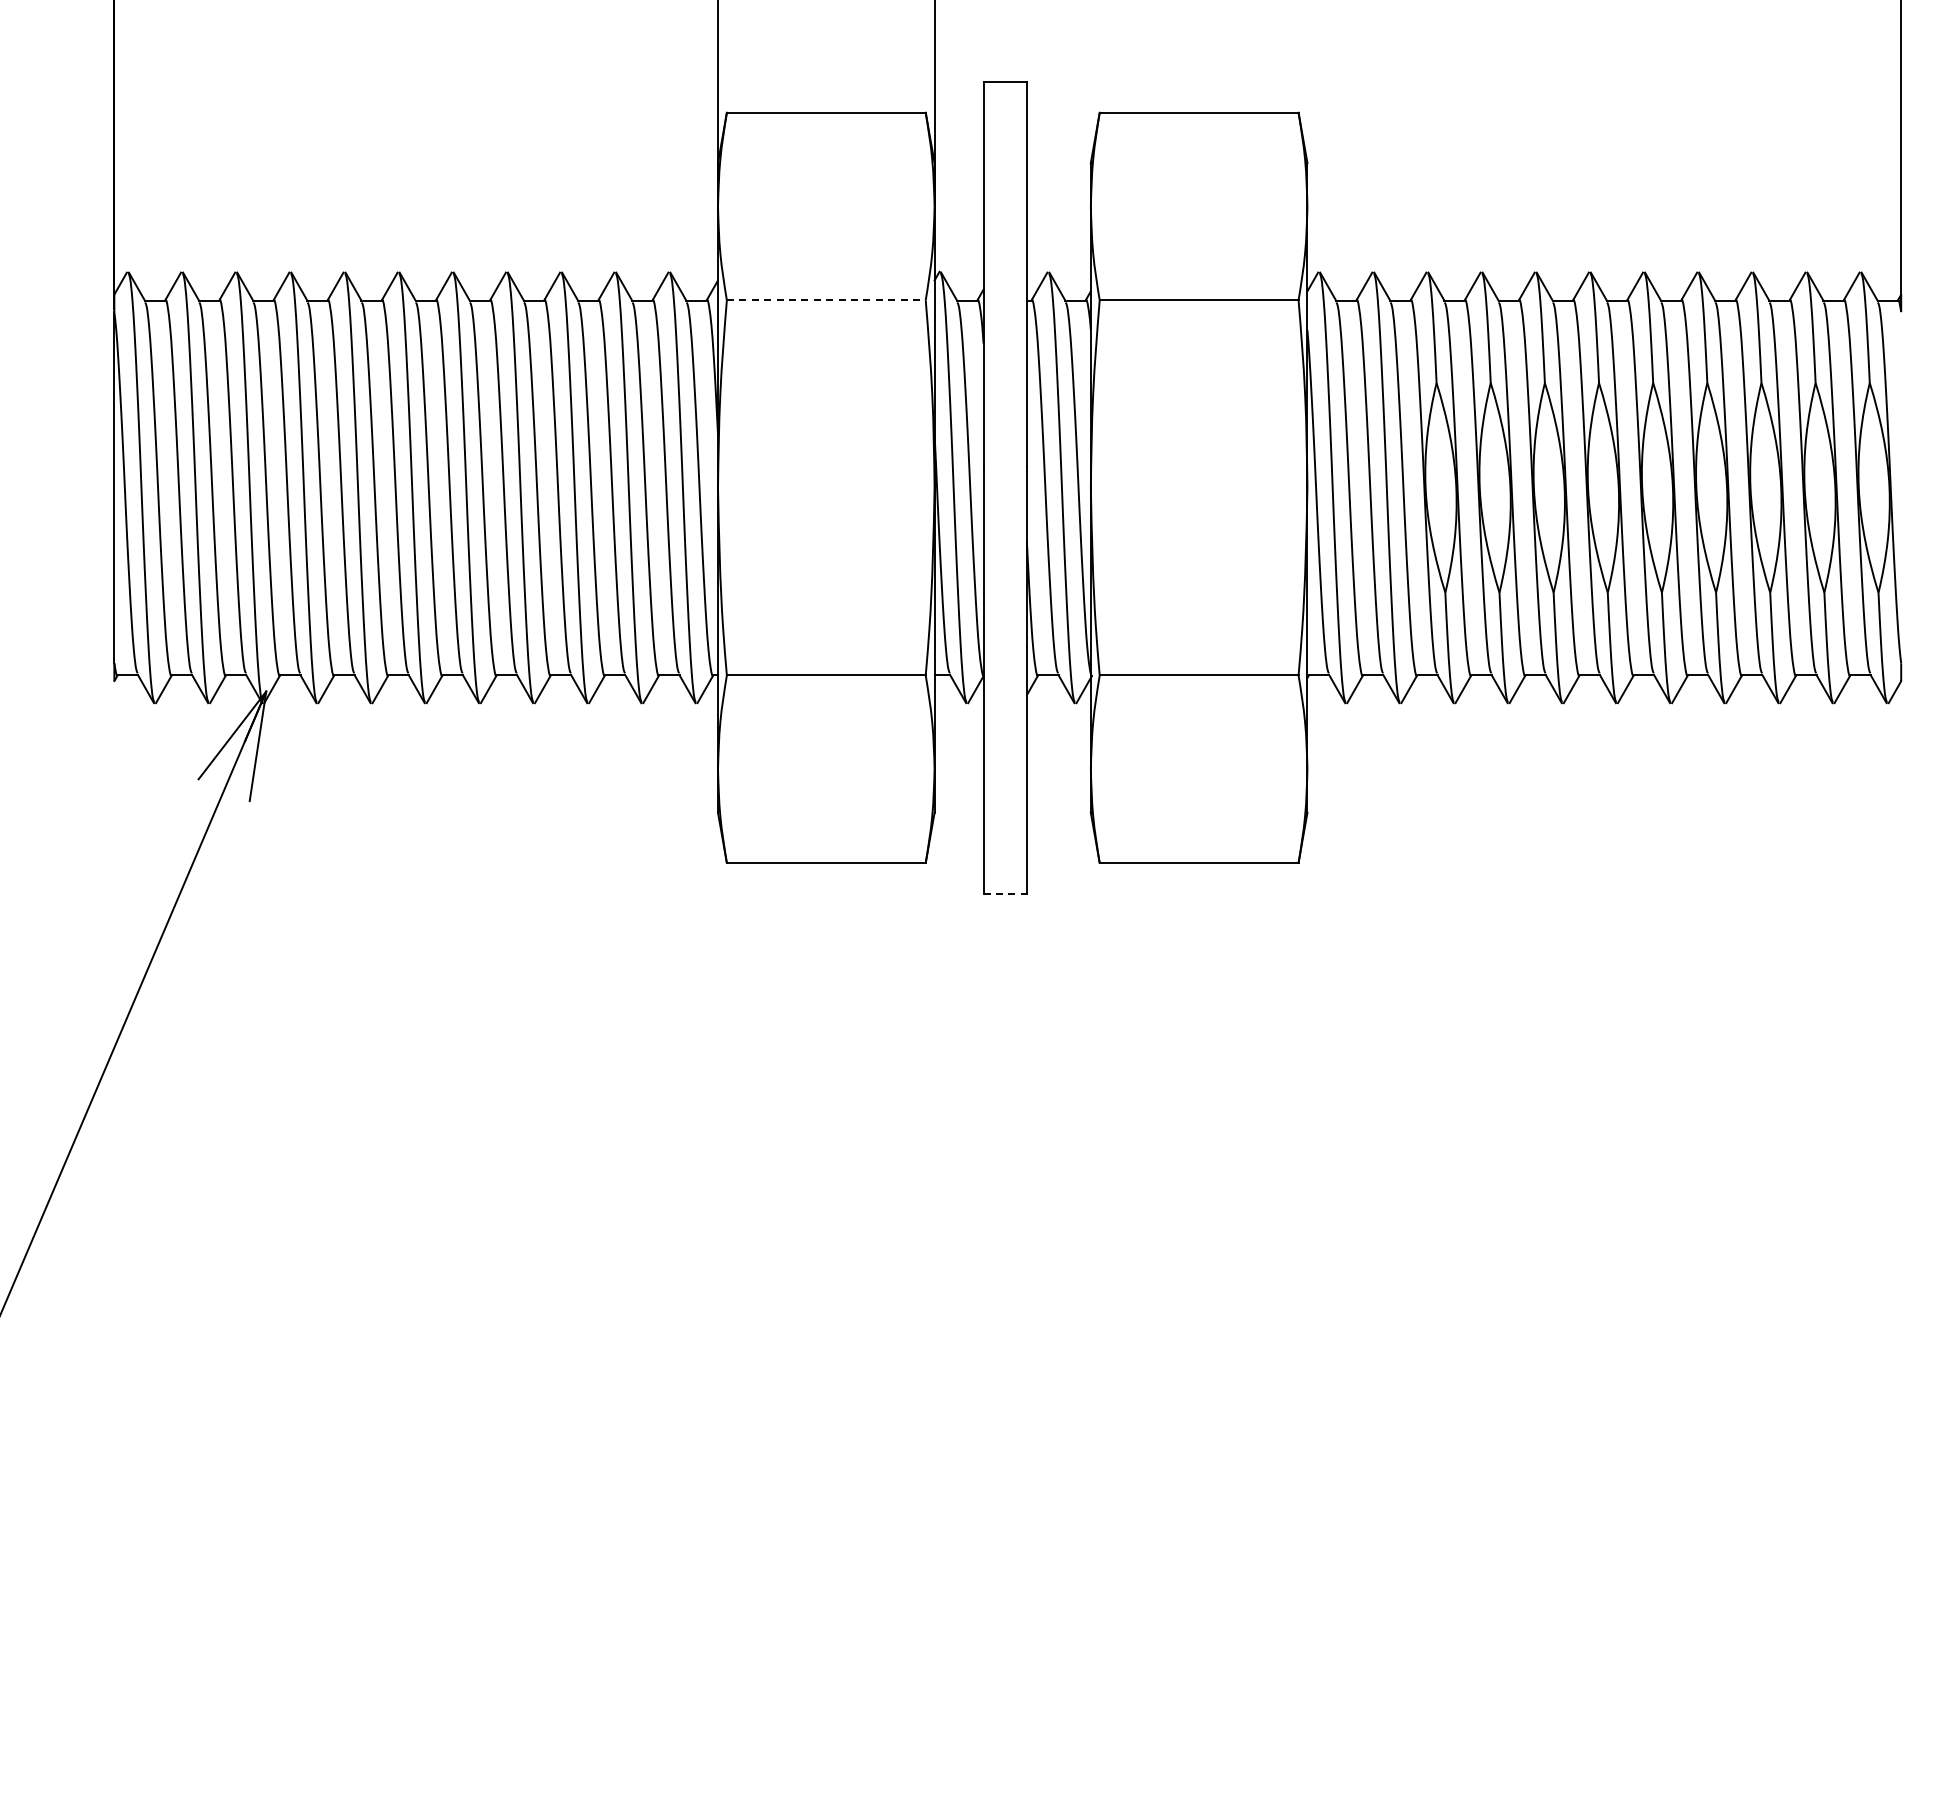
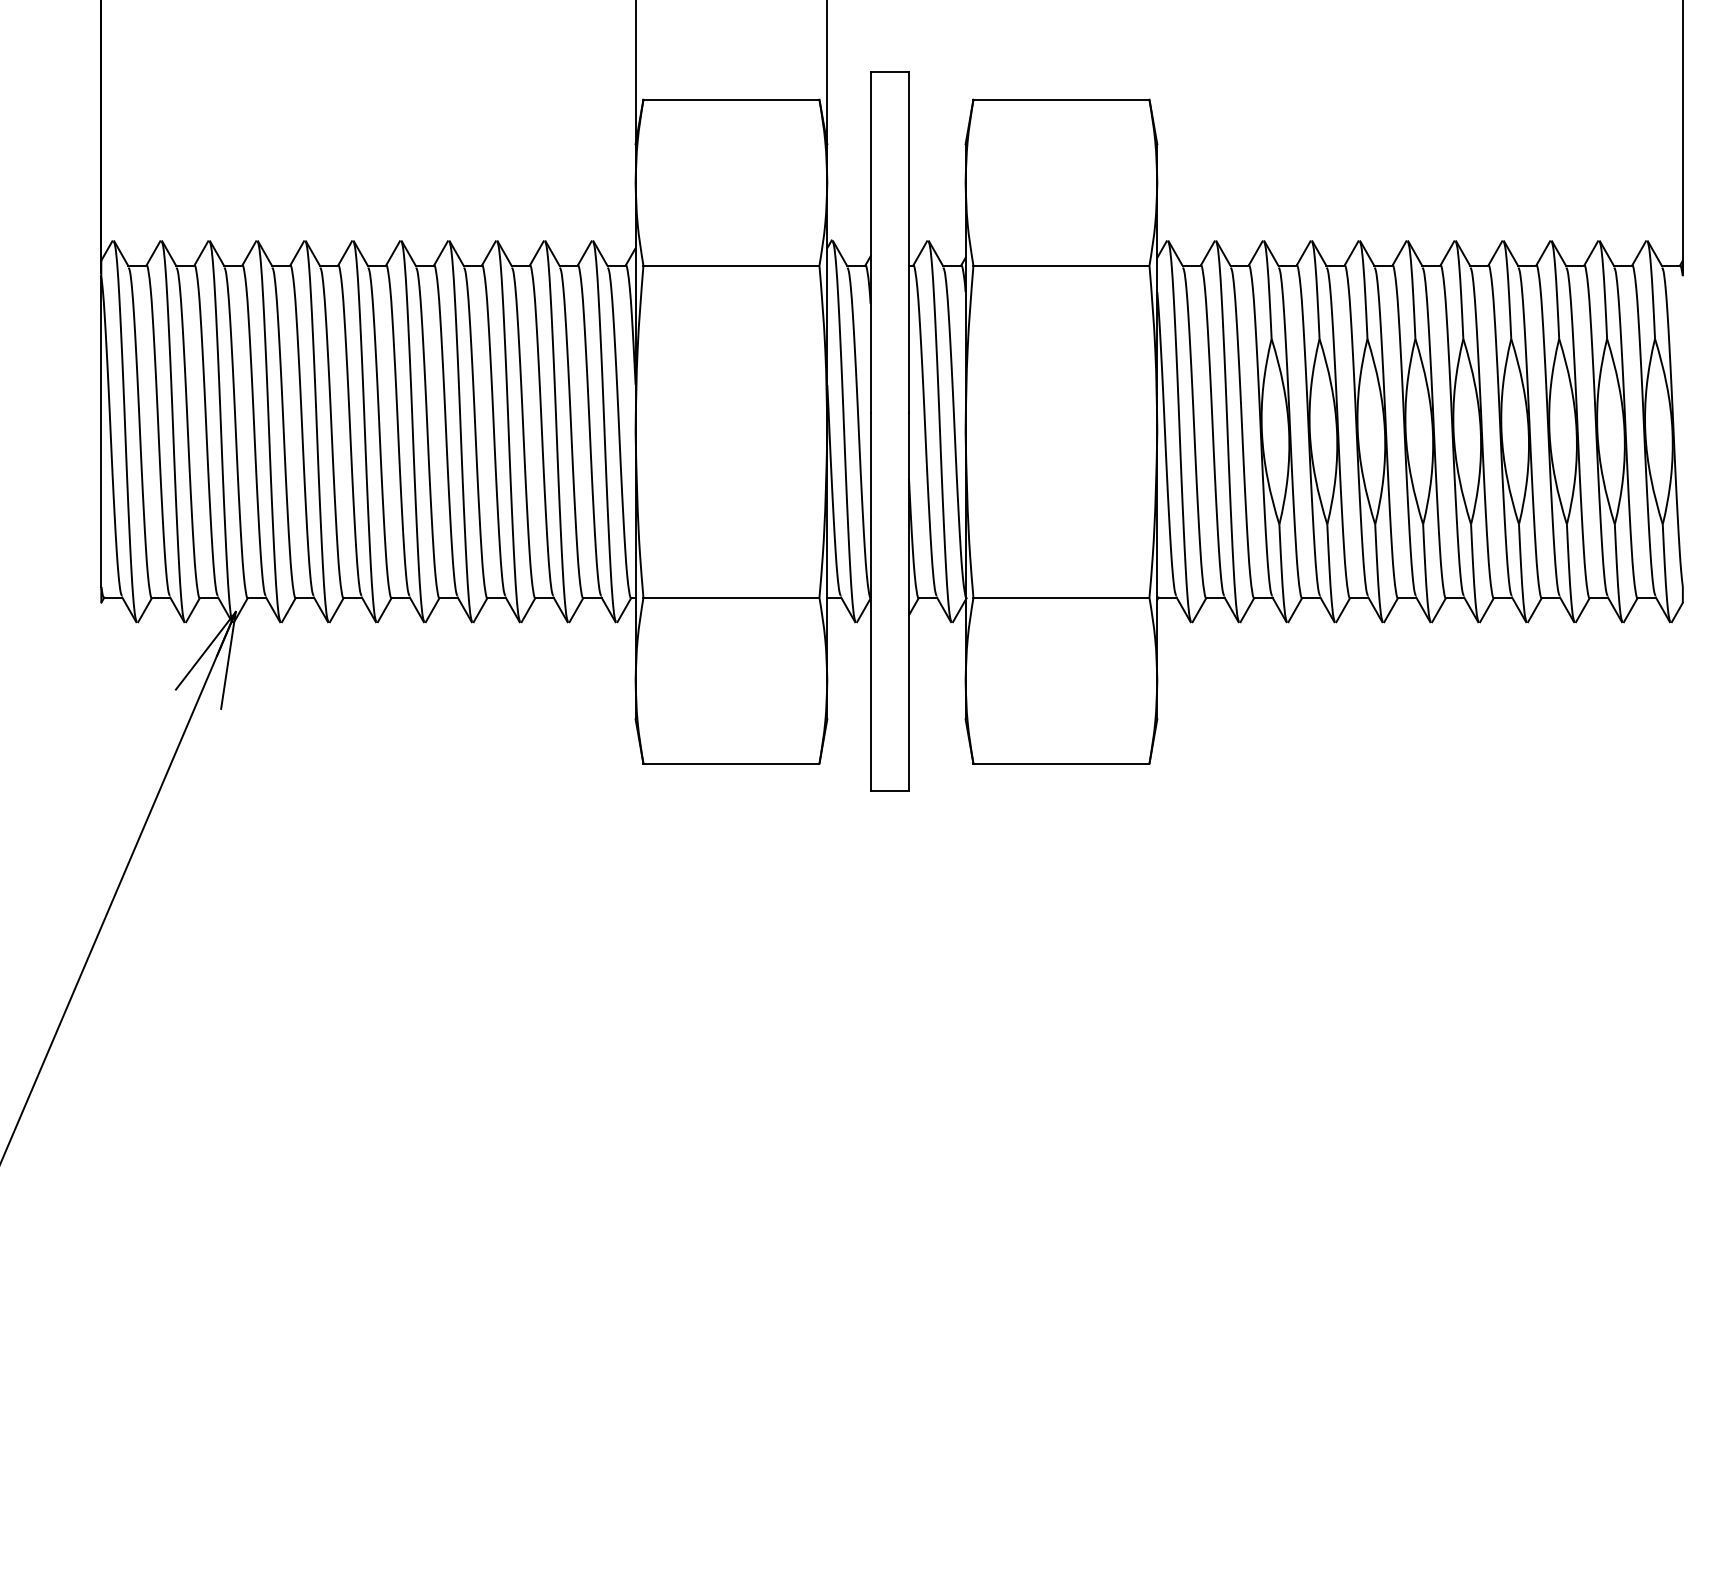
line: (826, 300) -> (731, 265), dashed -> solid
line: (1005, 893) -> (890, 790), dashed -> solid

